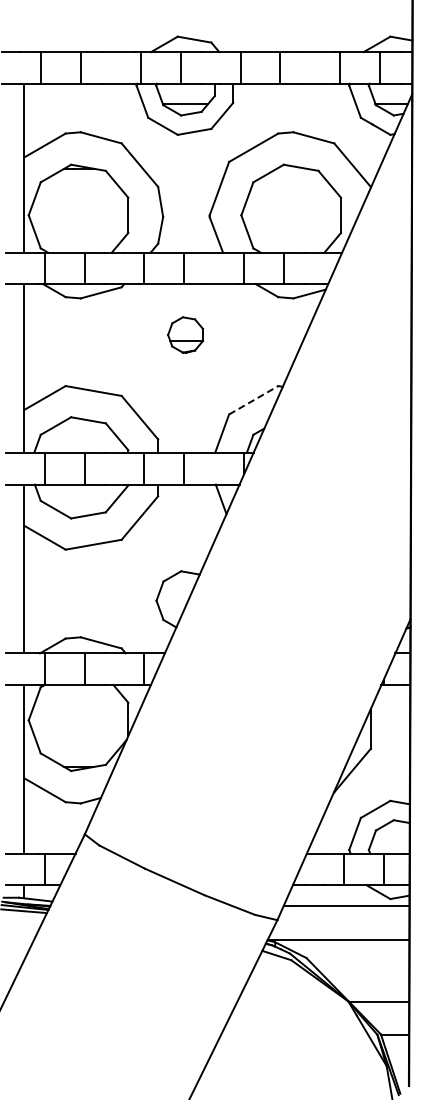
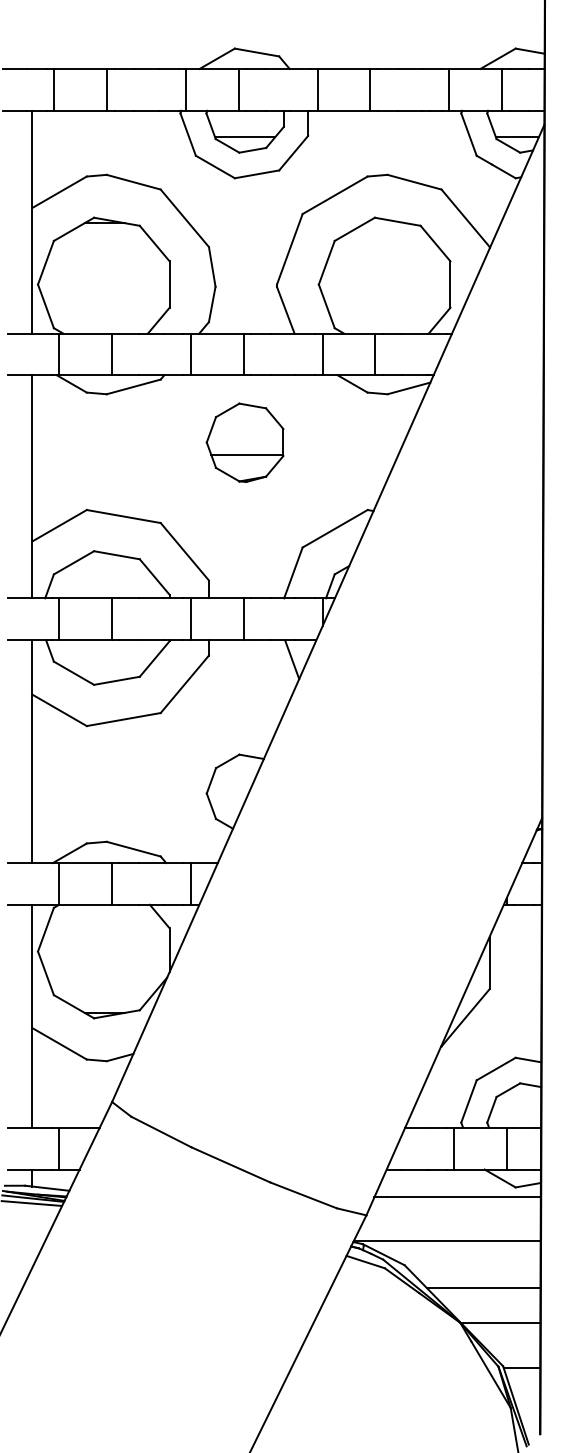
part: (185, 334) -> (245, 441), size x1.67
line: (254, 400) -> (336, 529), dashed -> solid
line: (366, 975) -> (484, 1288), added

